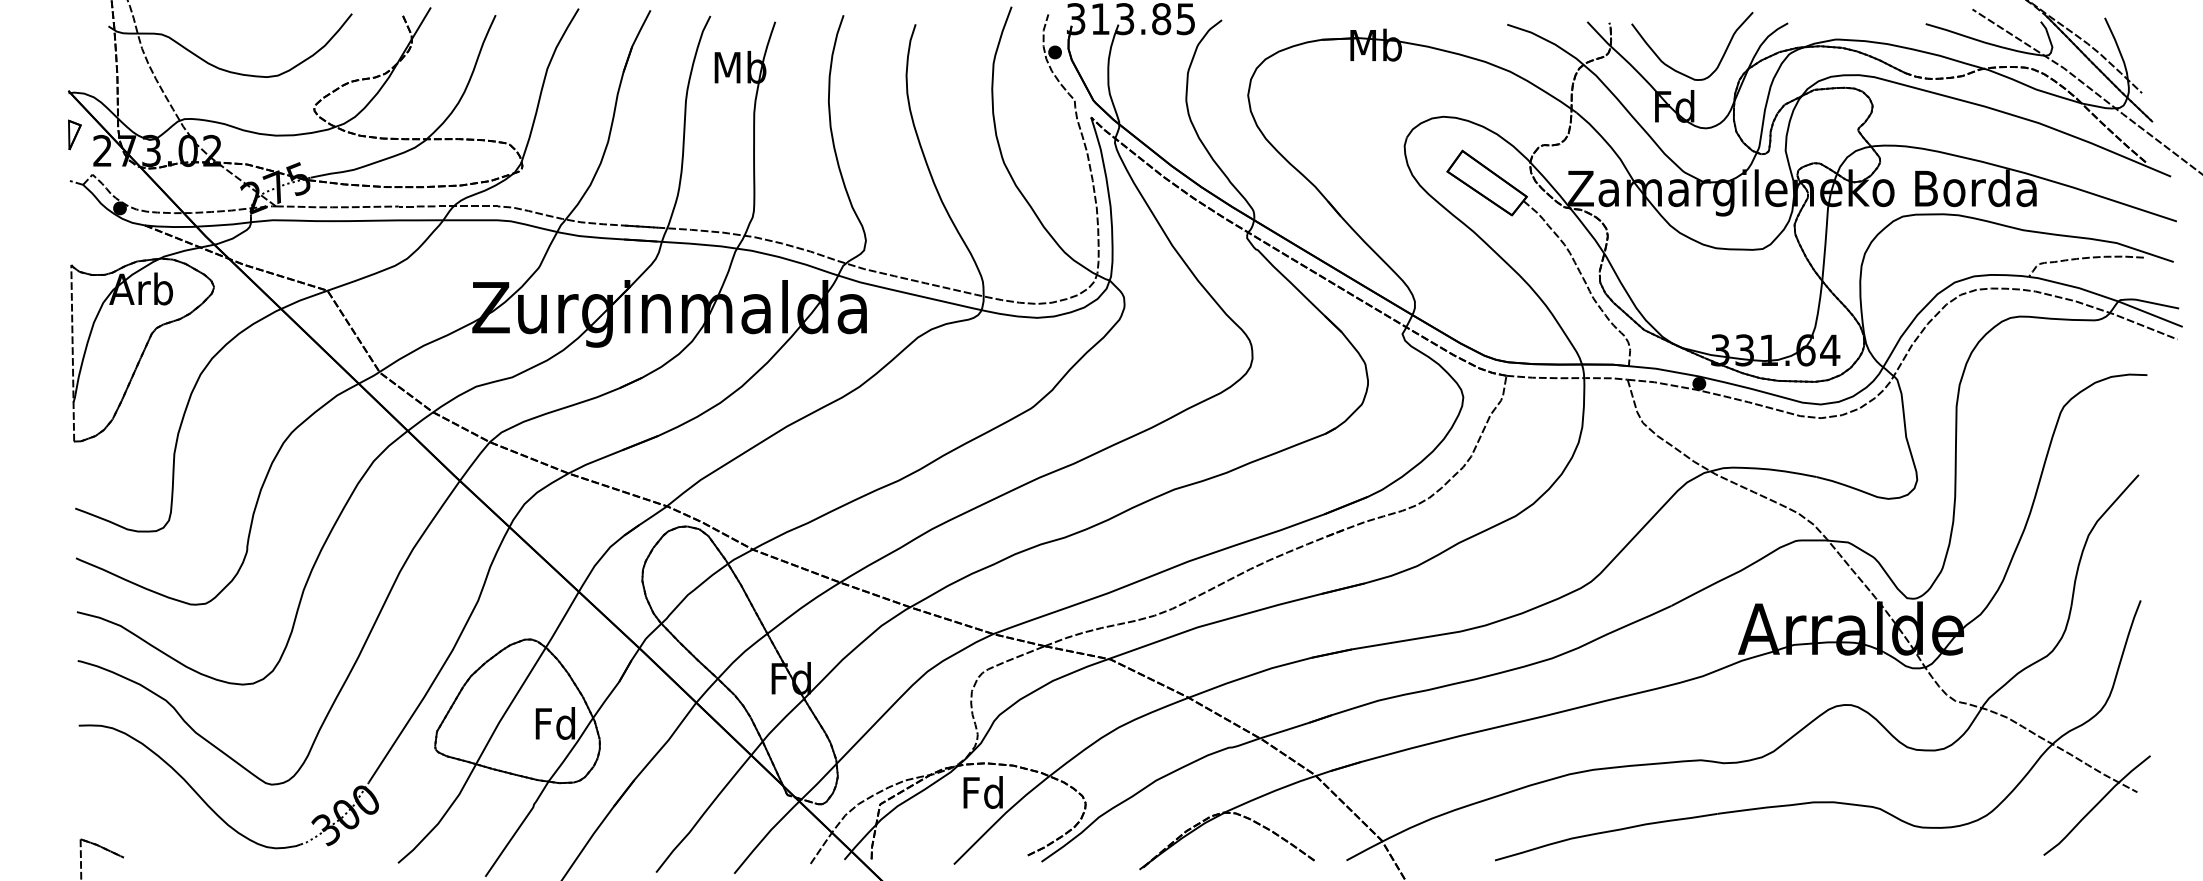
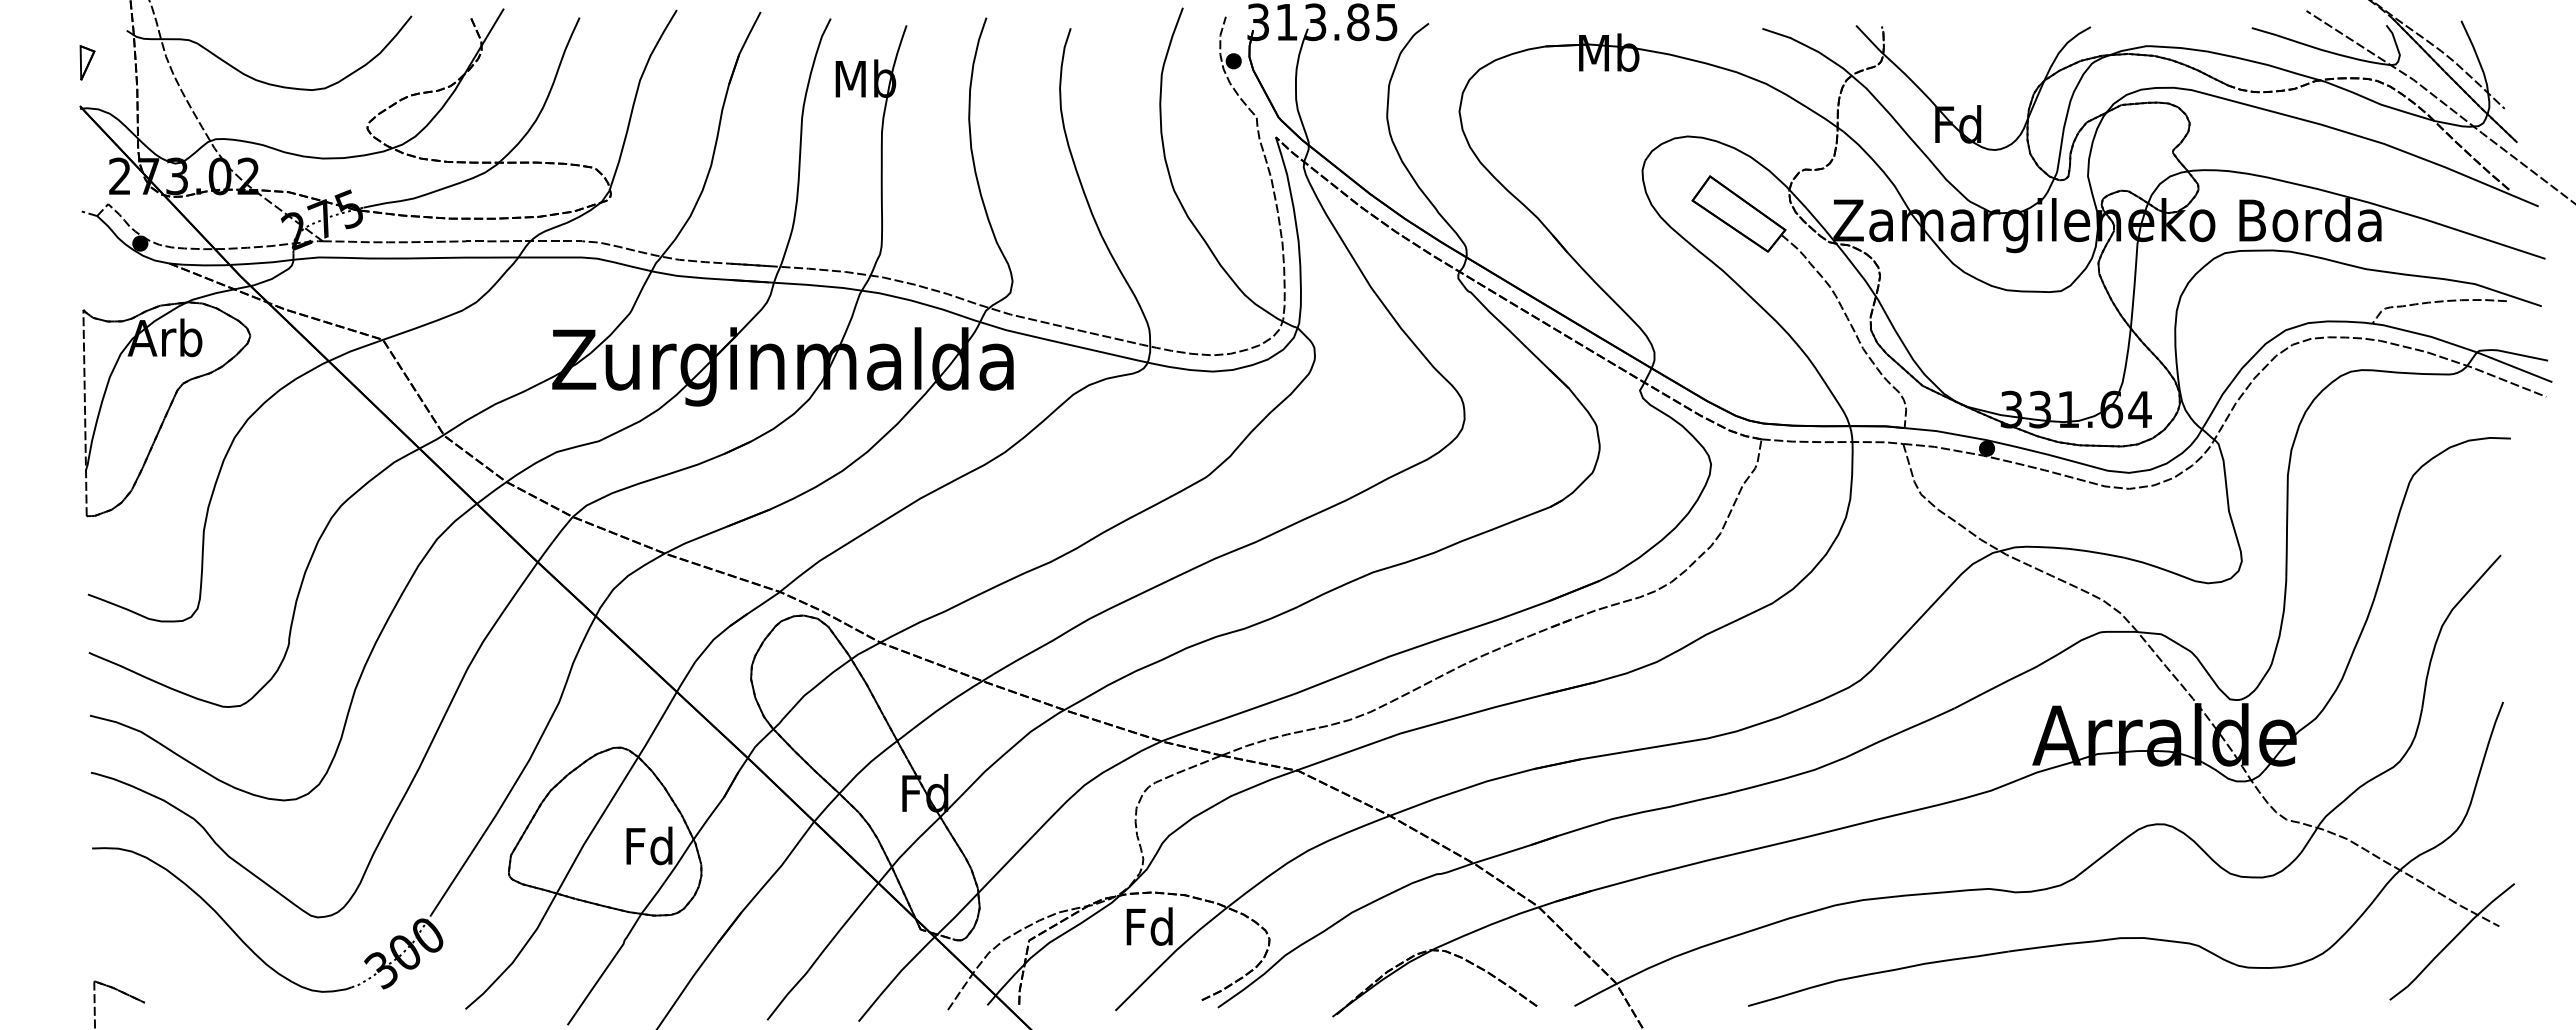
curve: (1679, 71) -> (1963, 83), removed
part: (74, 134) -> (87, 62), moved

